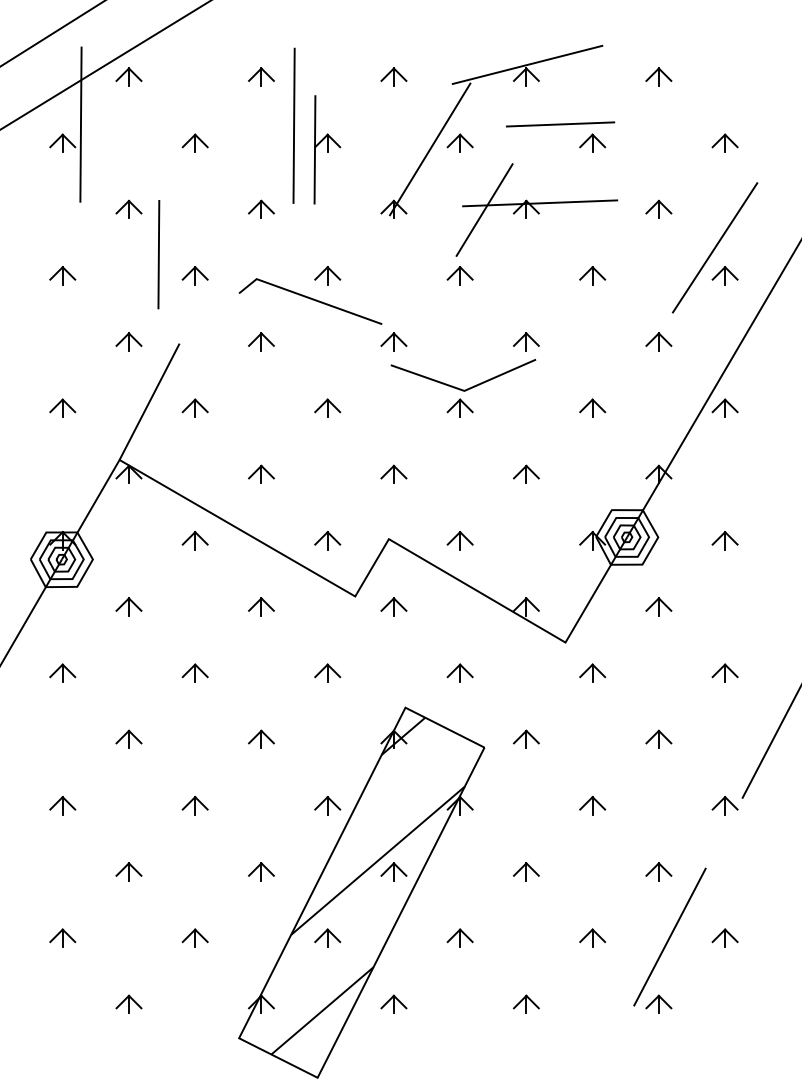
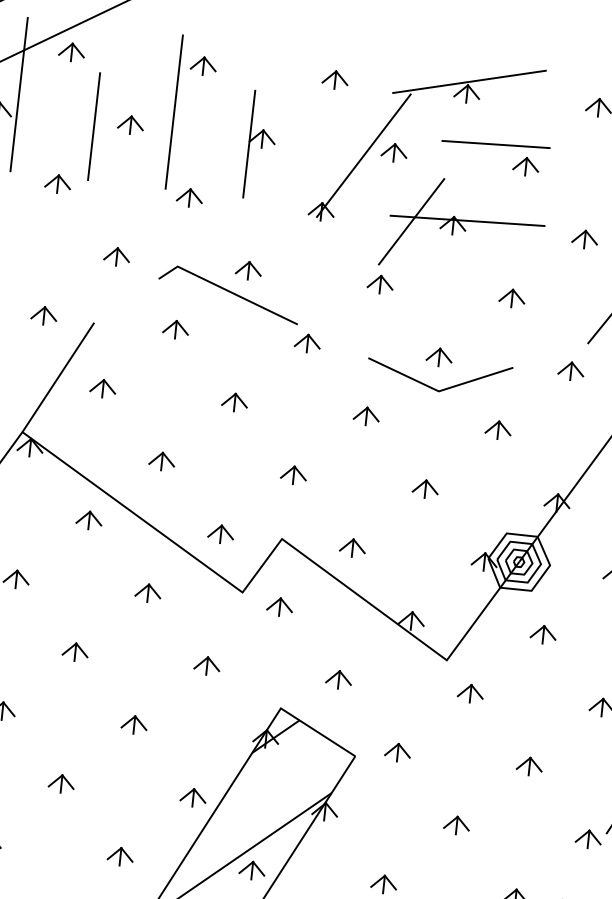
line: (293, 125) -> (173, 111), moved
line: (158, 254) -> (93, 126), moved
line: (458, 387) -> (433, 387), moved

